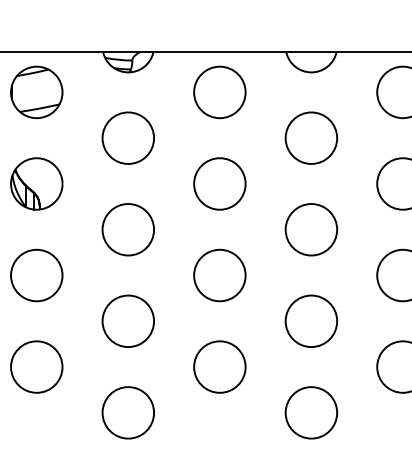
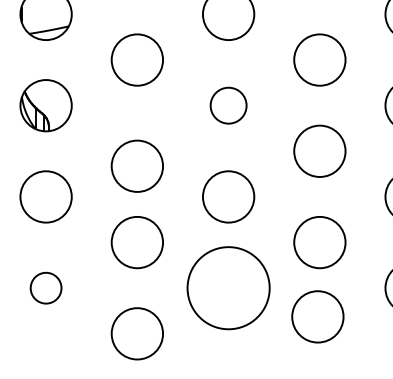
circle: (219, 183) -> (228, 105), size x0.7
circle: (127, 229) -> (136, 166), moved
circle: (36, 366) -> (45, 287), size x0.6
circle: (219, 366) -> (228, 287), size x1.6
circle: (310, 412) -> (316, 316), moved

